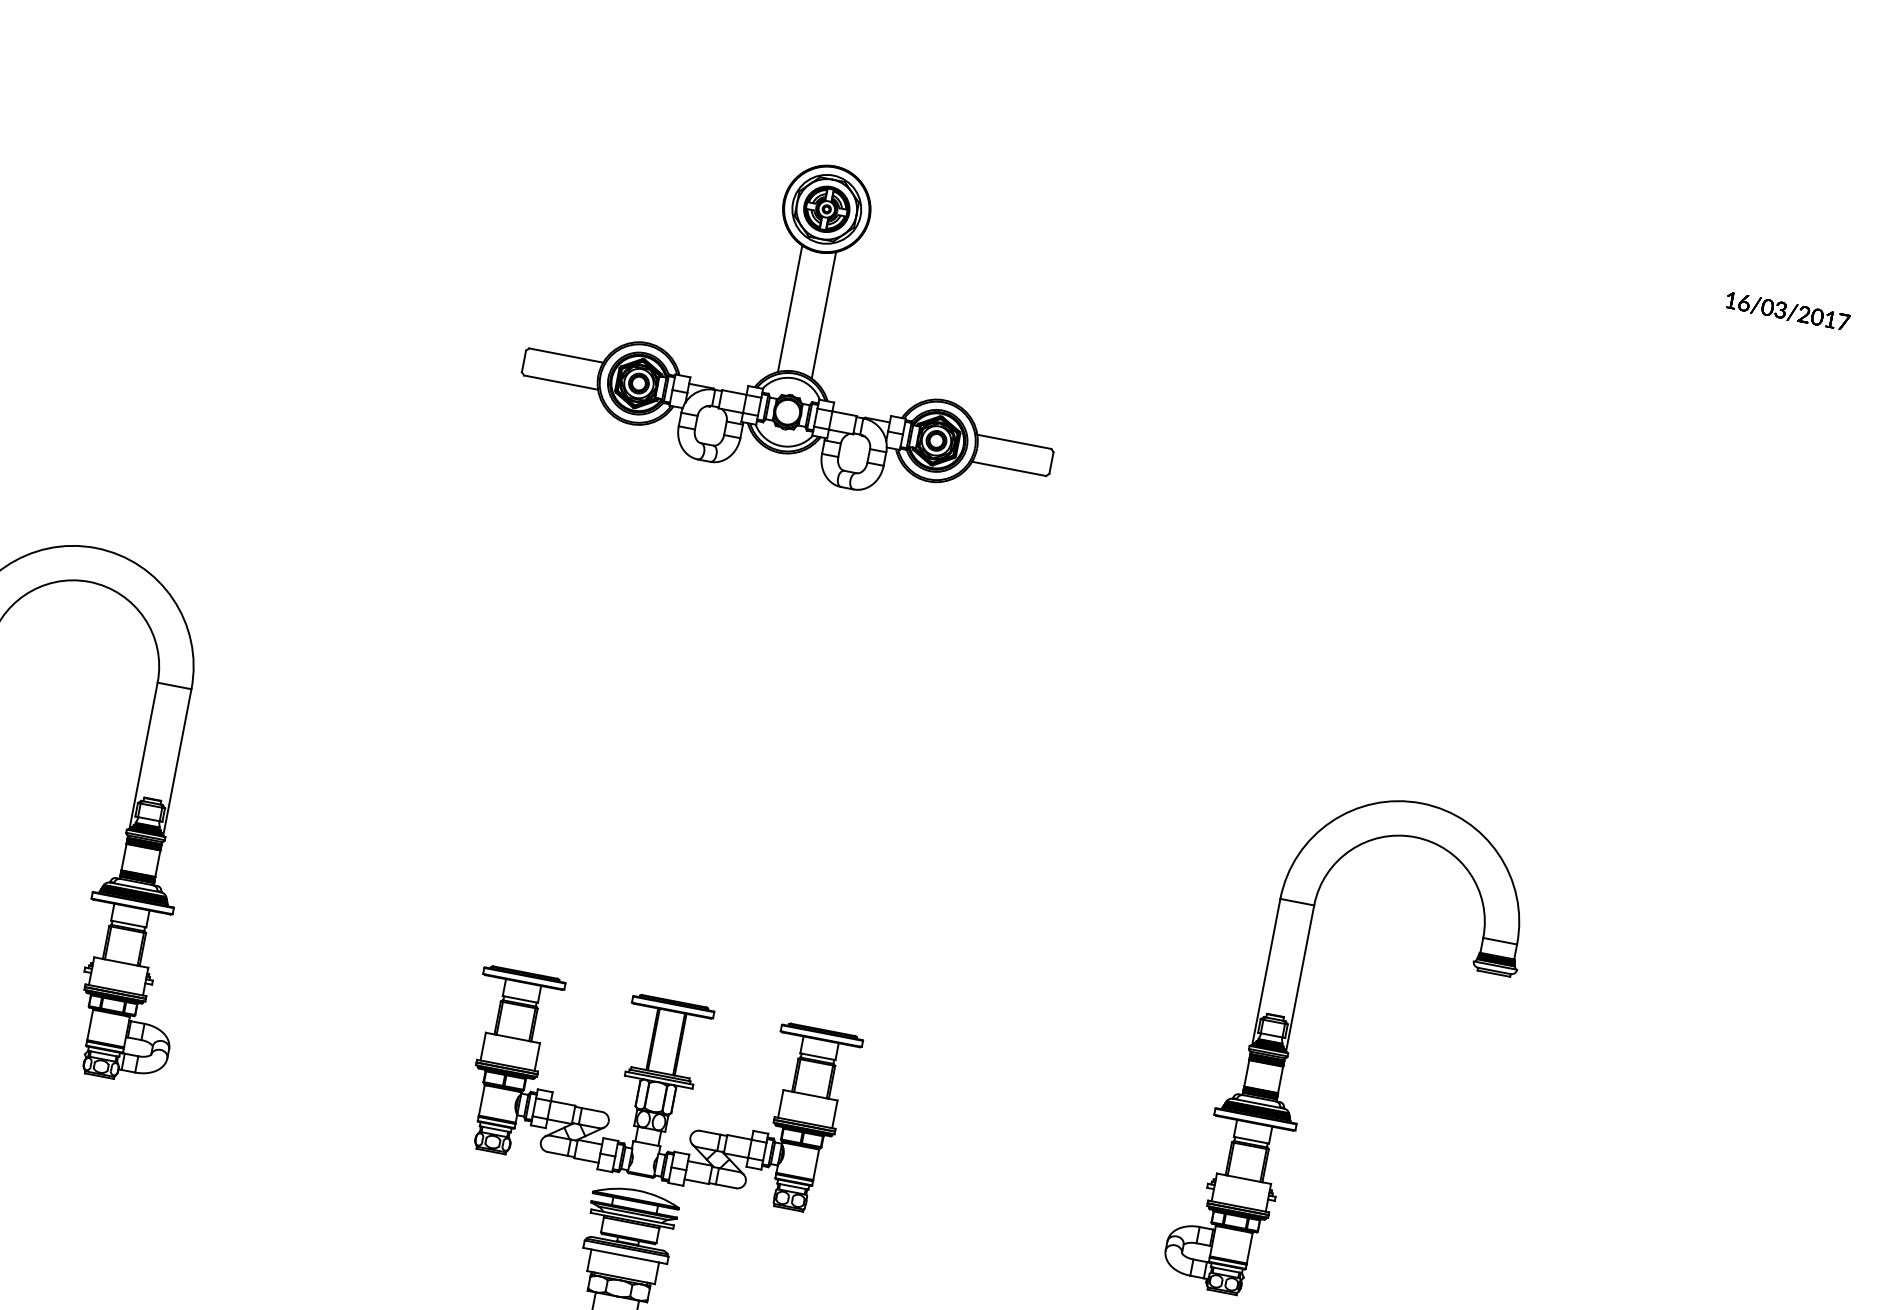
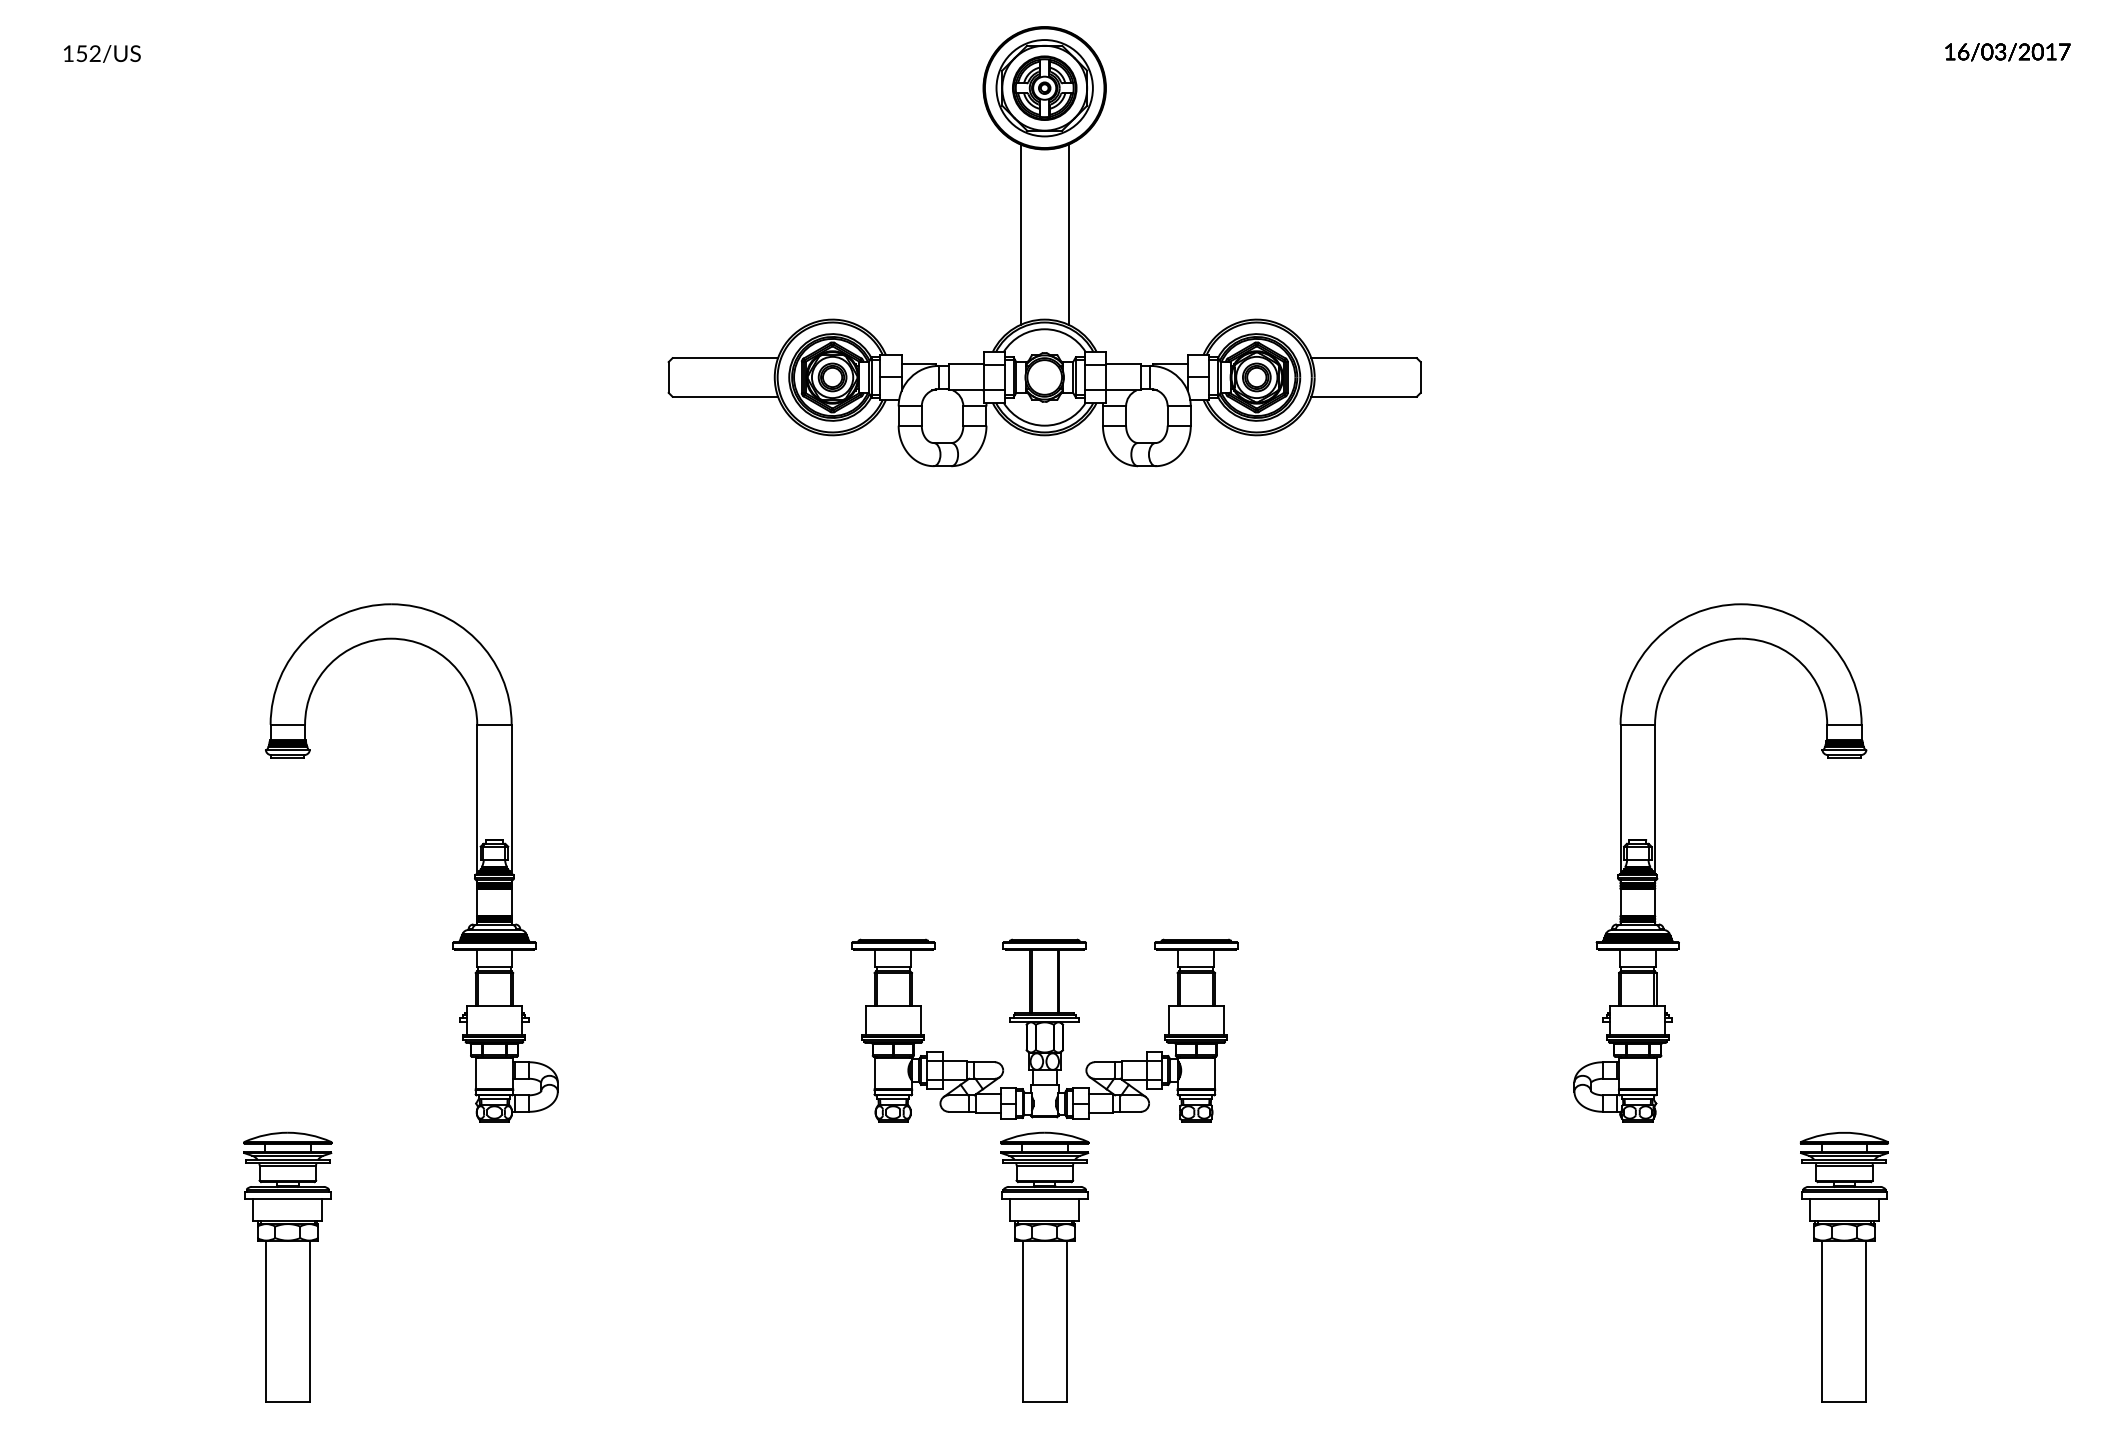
part: (805, 320) -> (1044, 246), size x1.4

